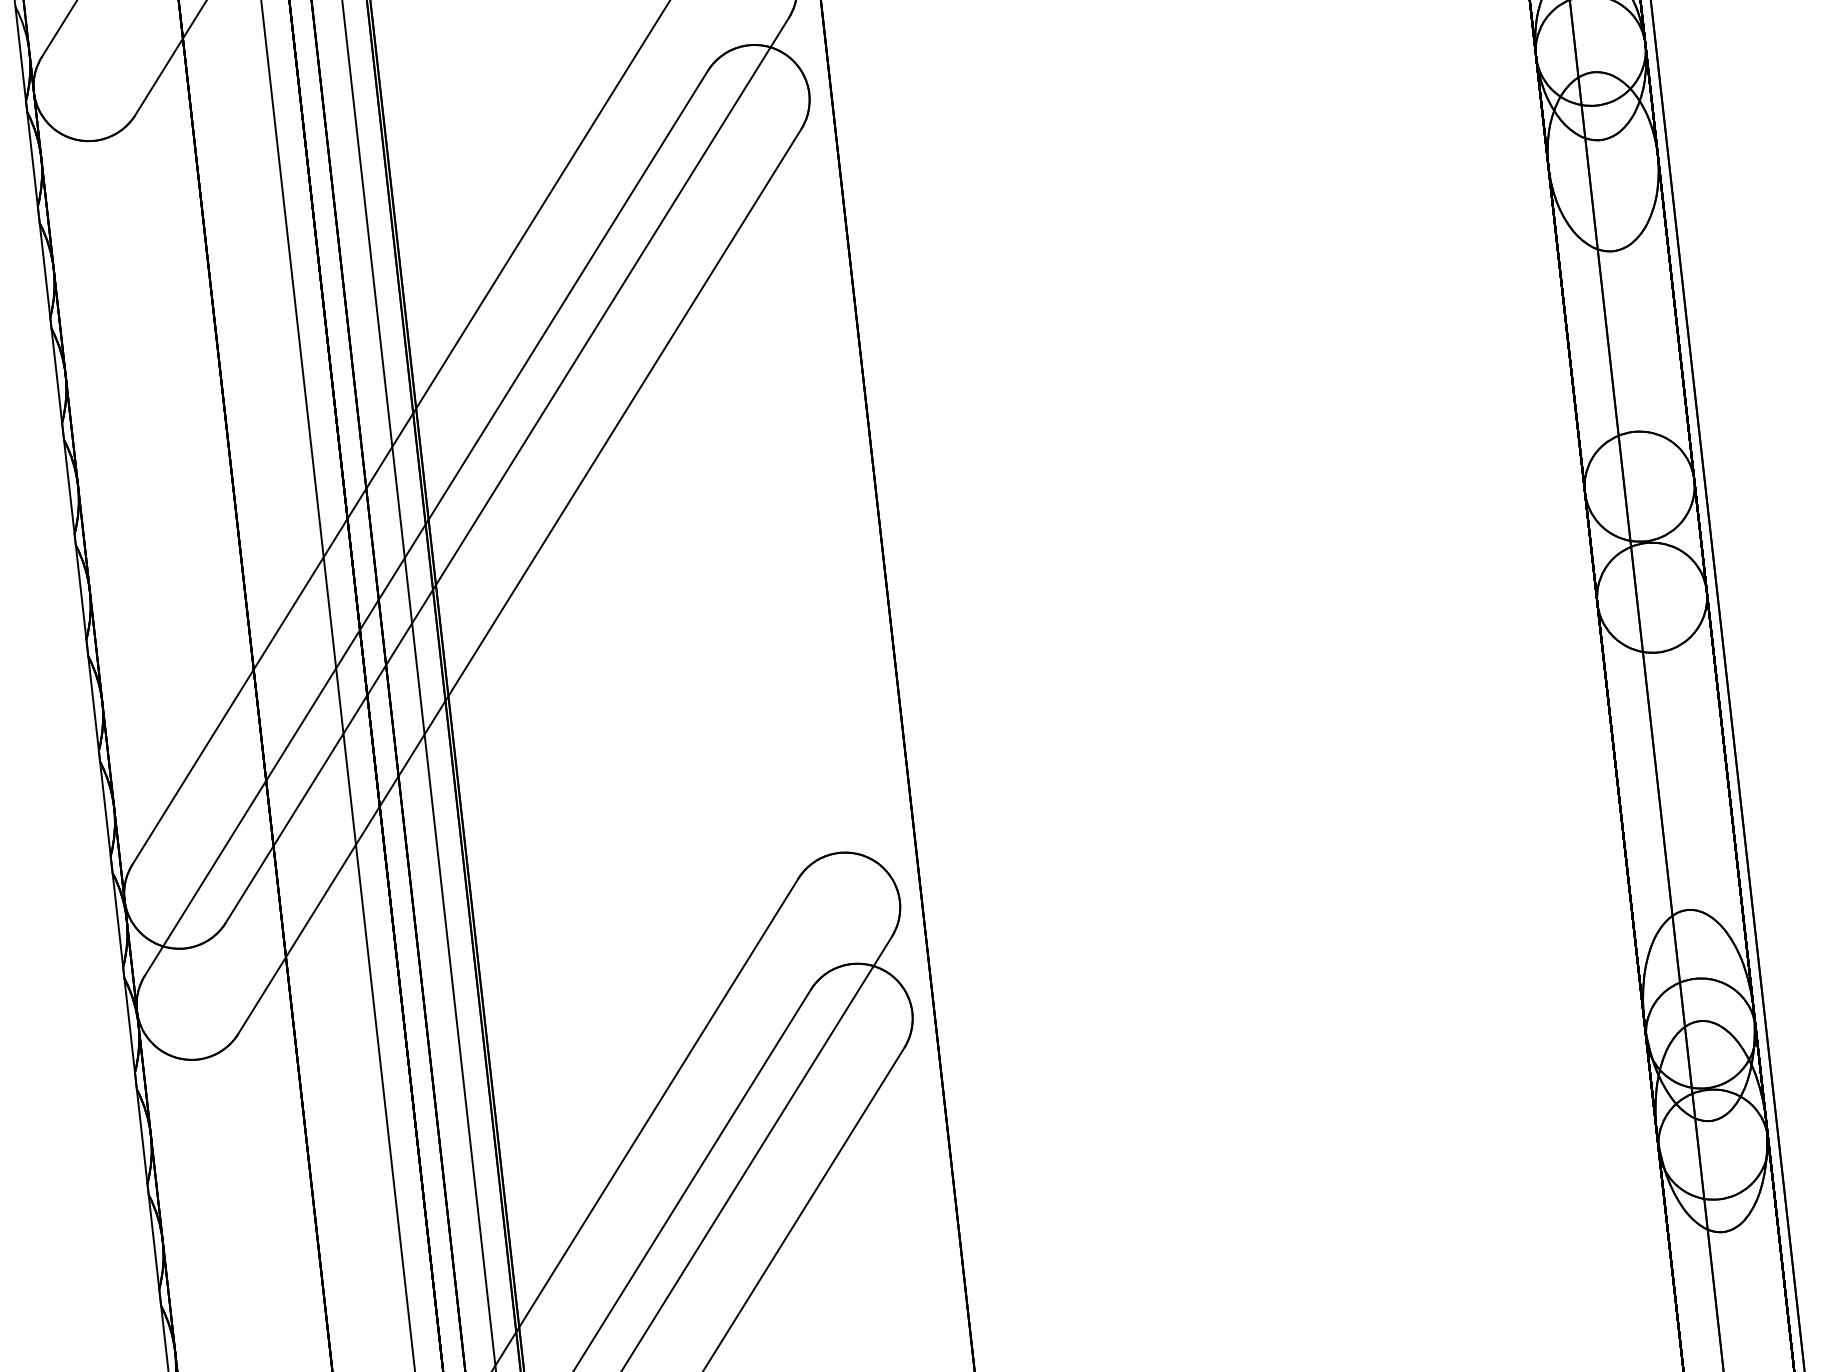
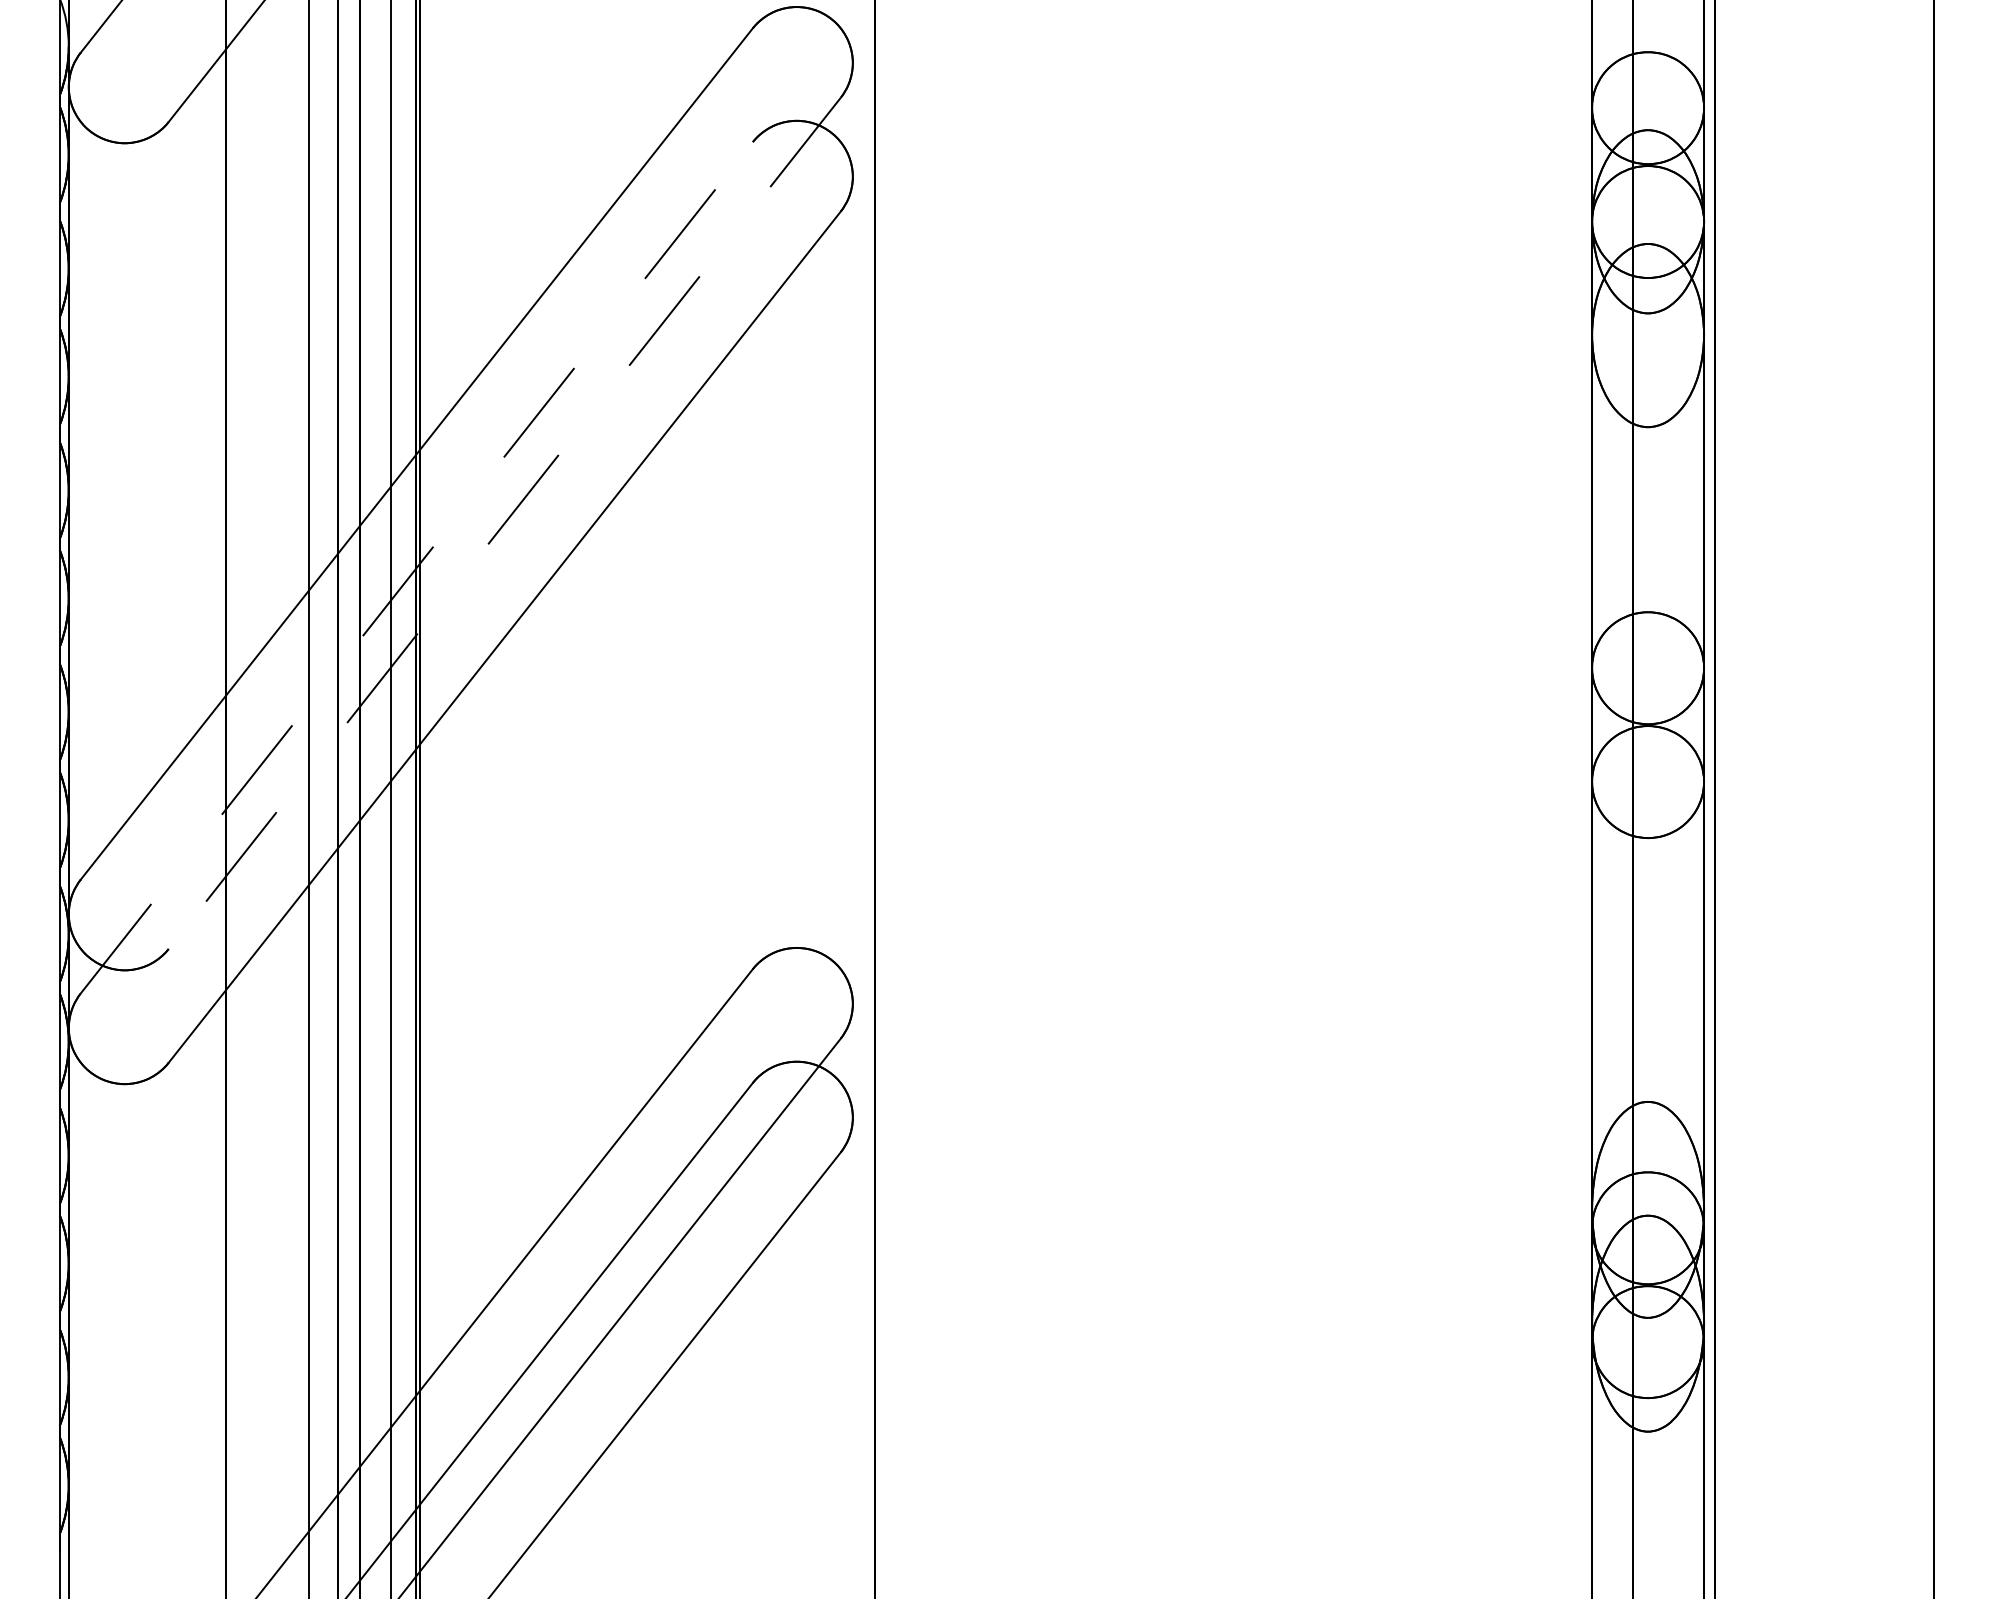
line: (507, 470) -> (504, 523), solid -> dashed
line: (427, 523) -> (417, 567), solid -> dashed

